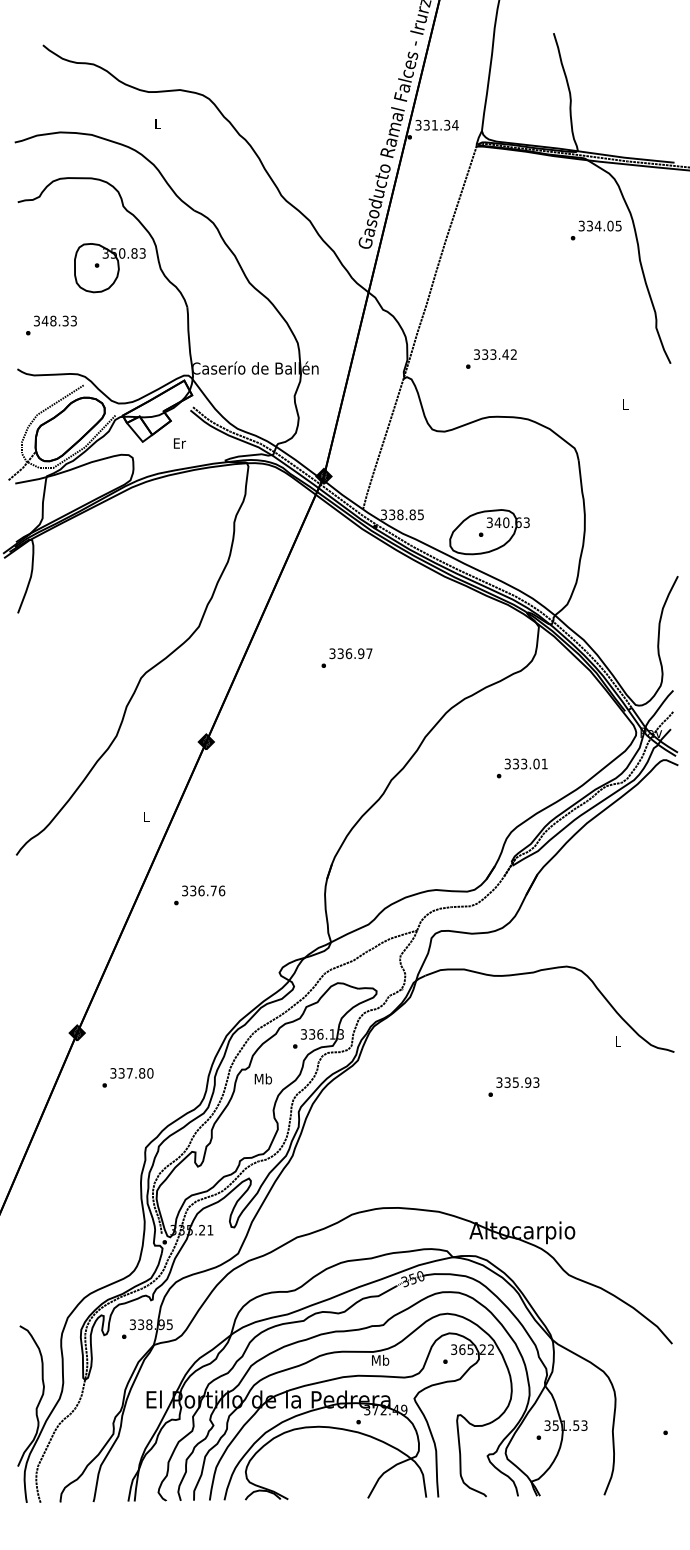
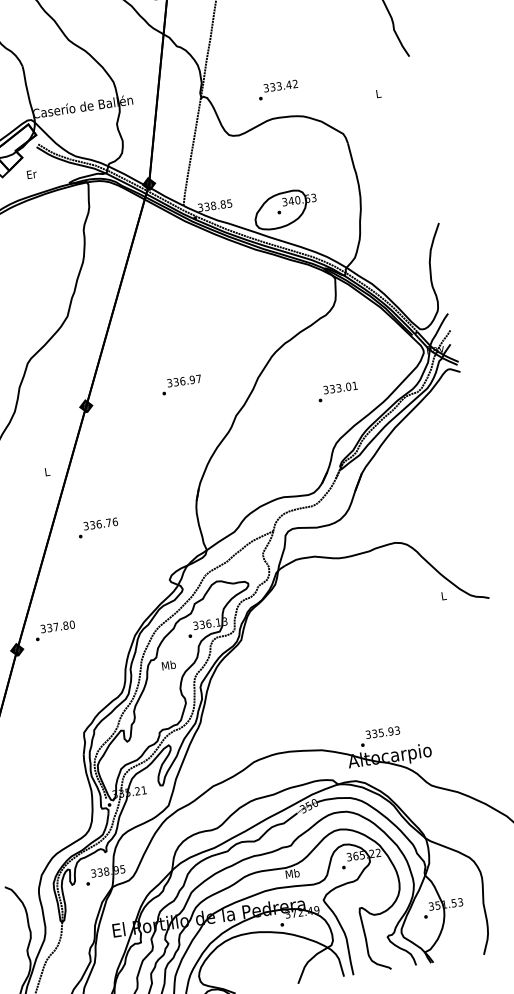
text: (491, 358) -> (278, 89), moved
text: (346, 657) -> (181, 384), moved
text: (127, 1077) -> (54, 630), moved
text: (513, 1086) -> (379, 736), moved

